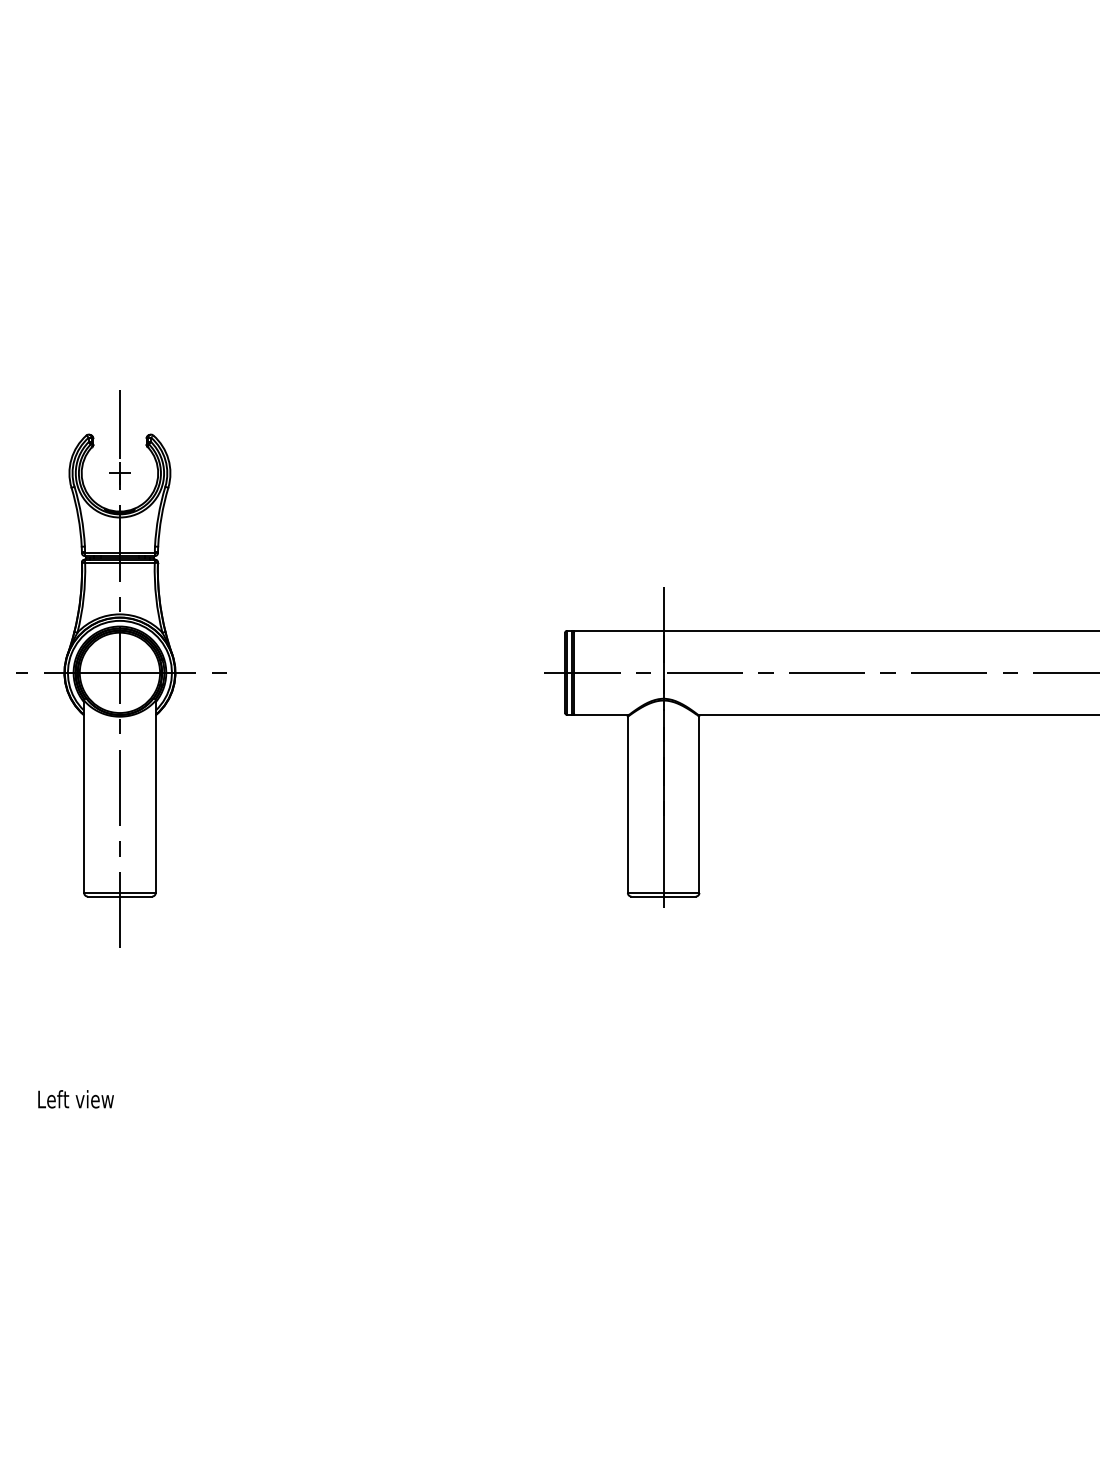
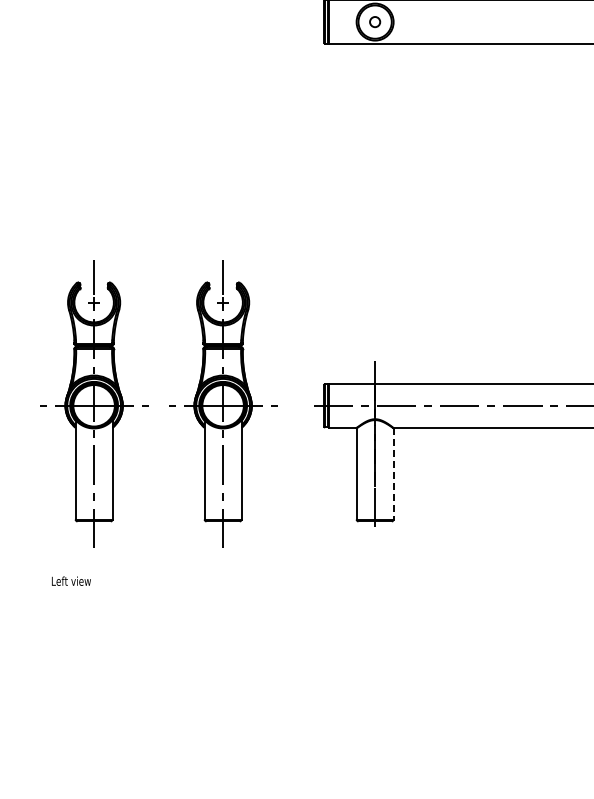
part: (370, 668) -> (223, 403), added
line: (699, 805) -> (393, 474), solid -> dashed
text: (76, 1097) -> (71, 580), moved

